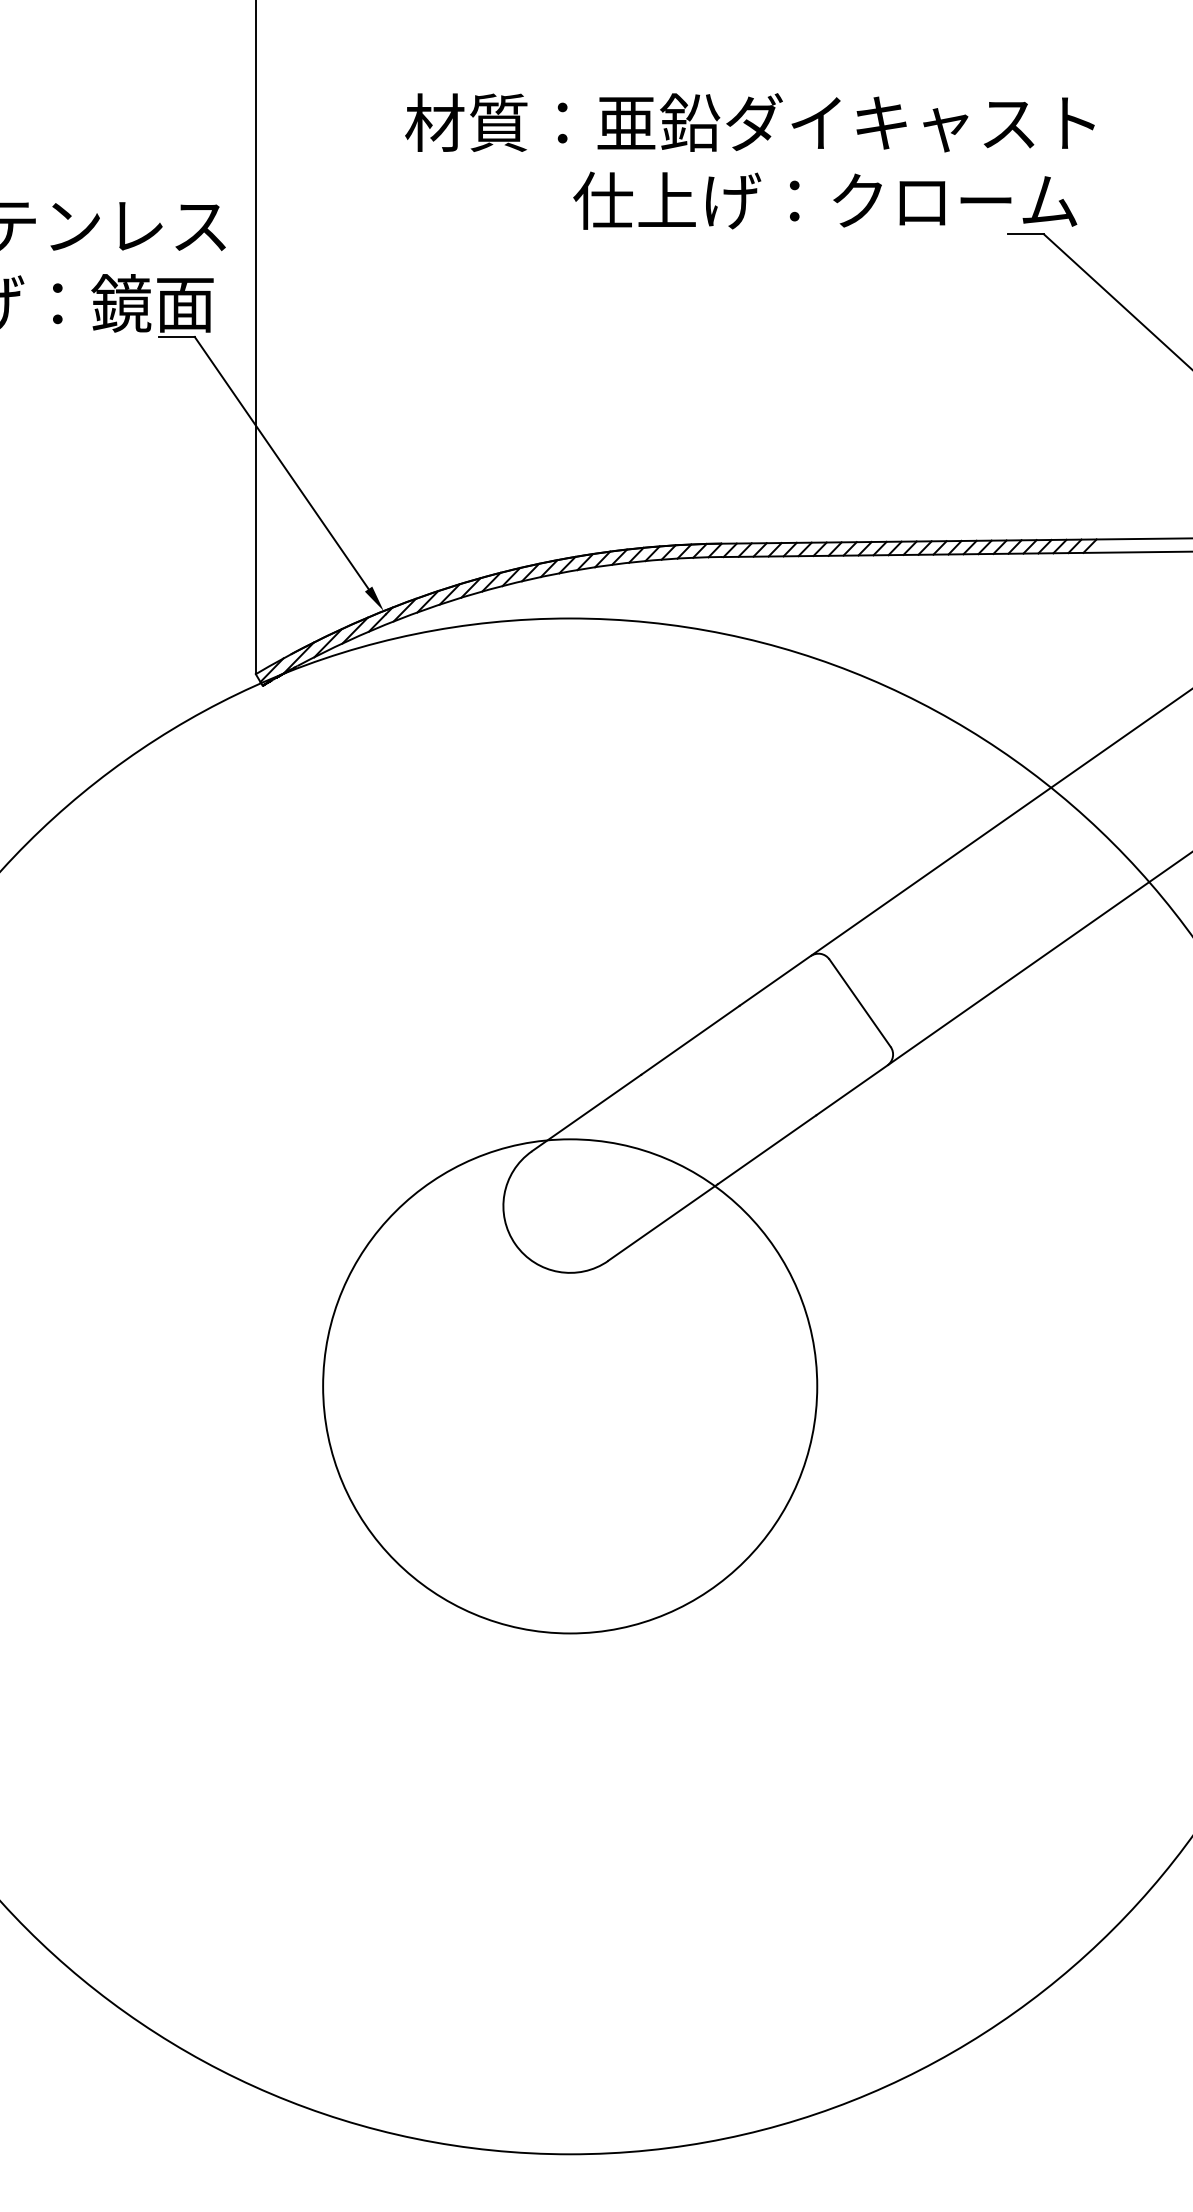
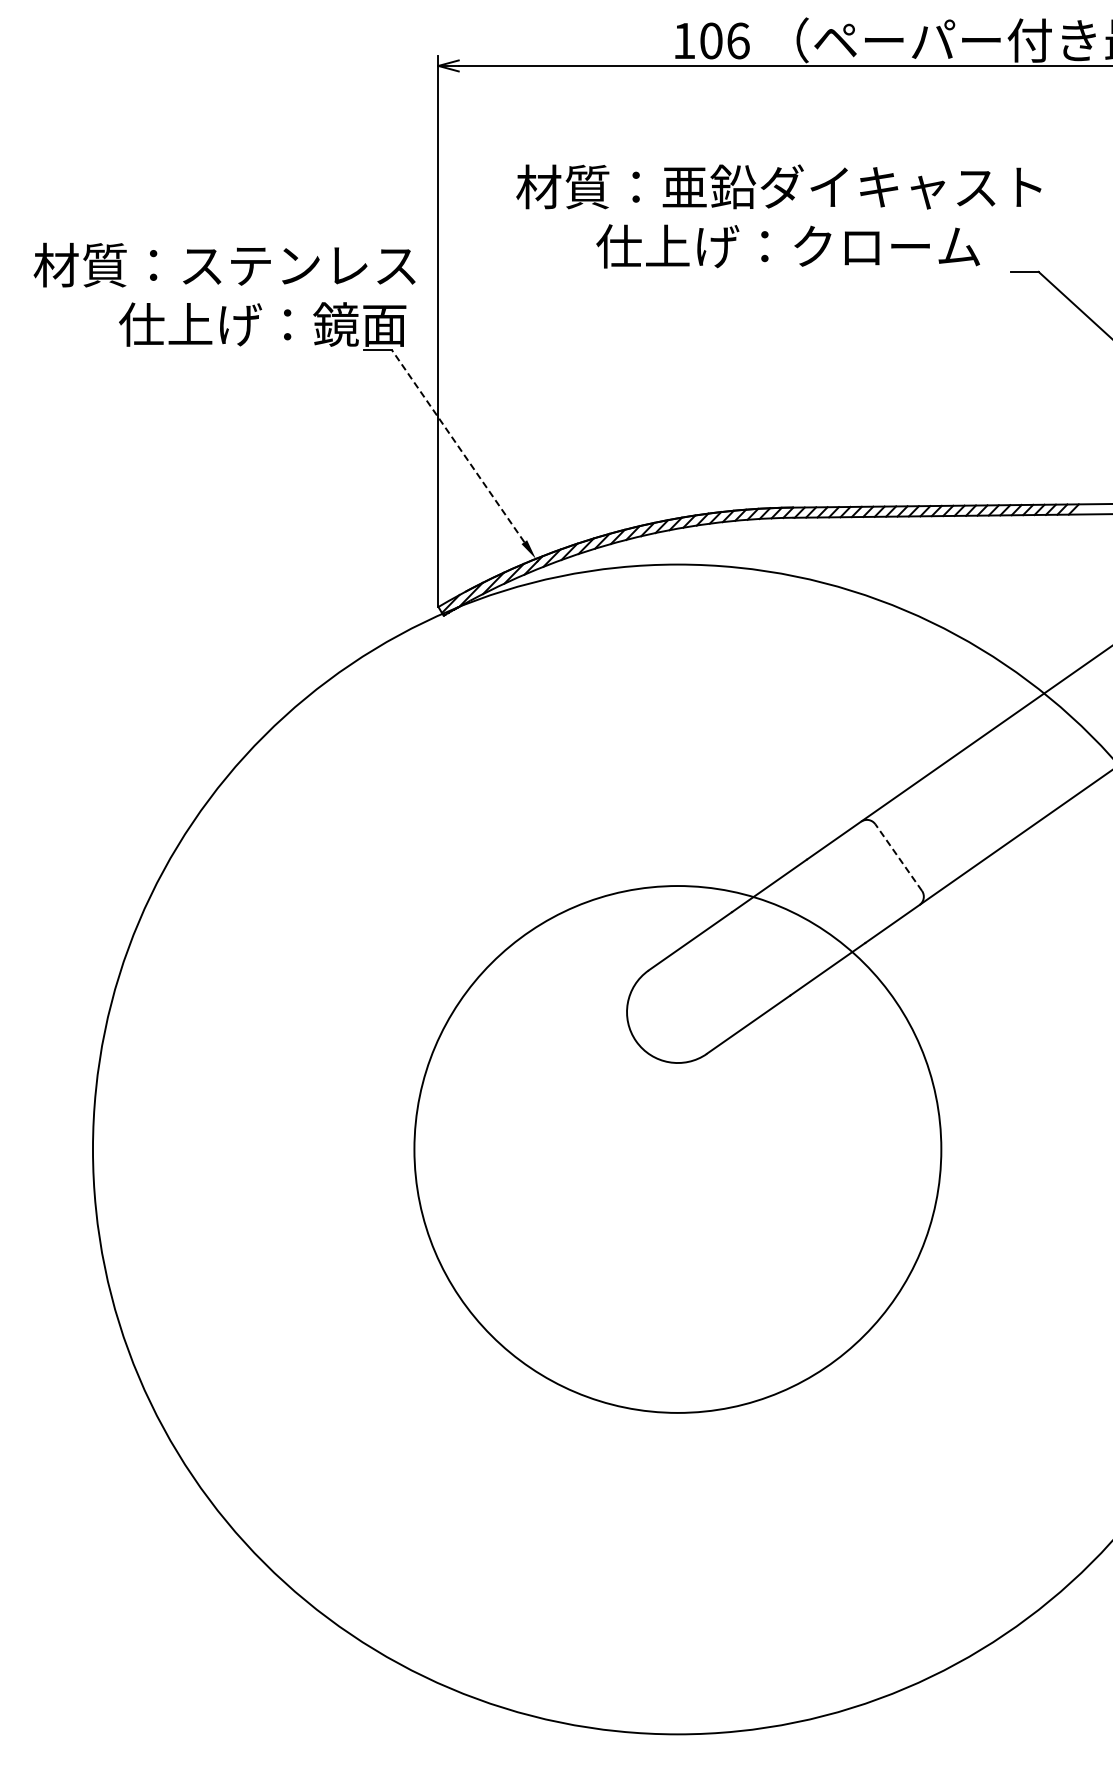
text: (749, 122) -> (778, 186), moved
text: (824, 200) -> (787, 246), moved
line: (282, 463) -> (458, 446), solid -> dashed
line: (859, 1003) -> (898, 857), solid -> dashed
circle: (569, 1386) -> (677, 1149), size x1.4

